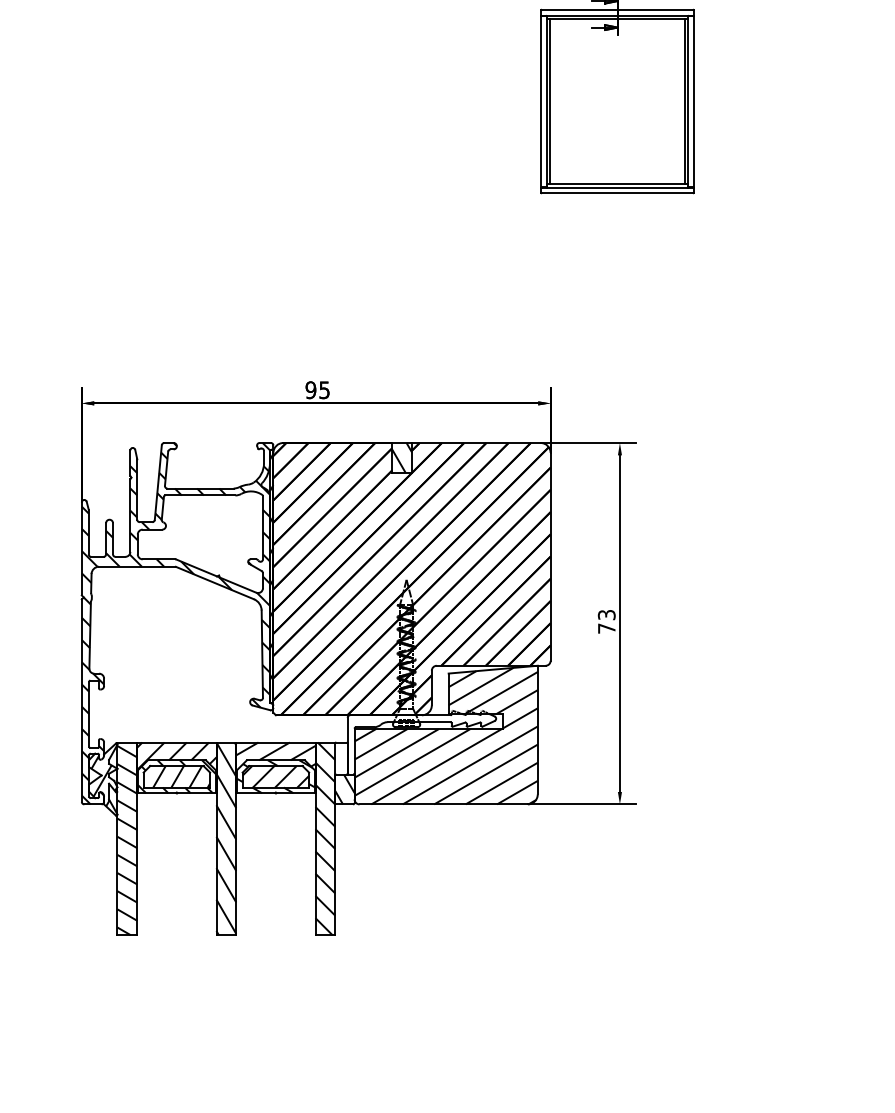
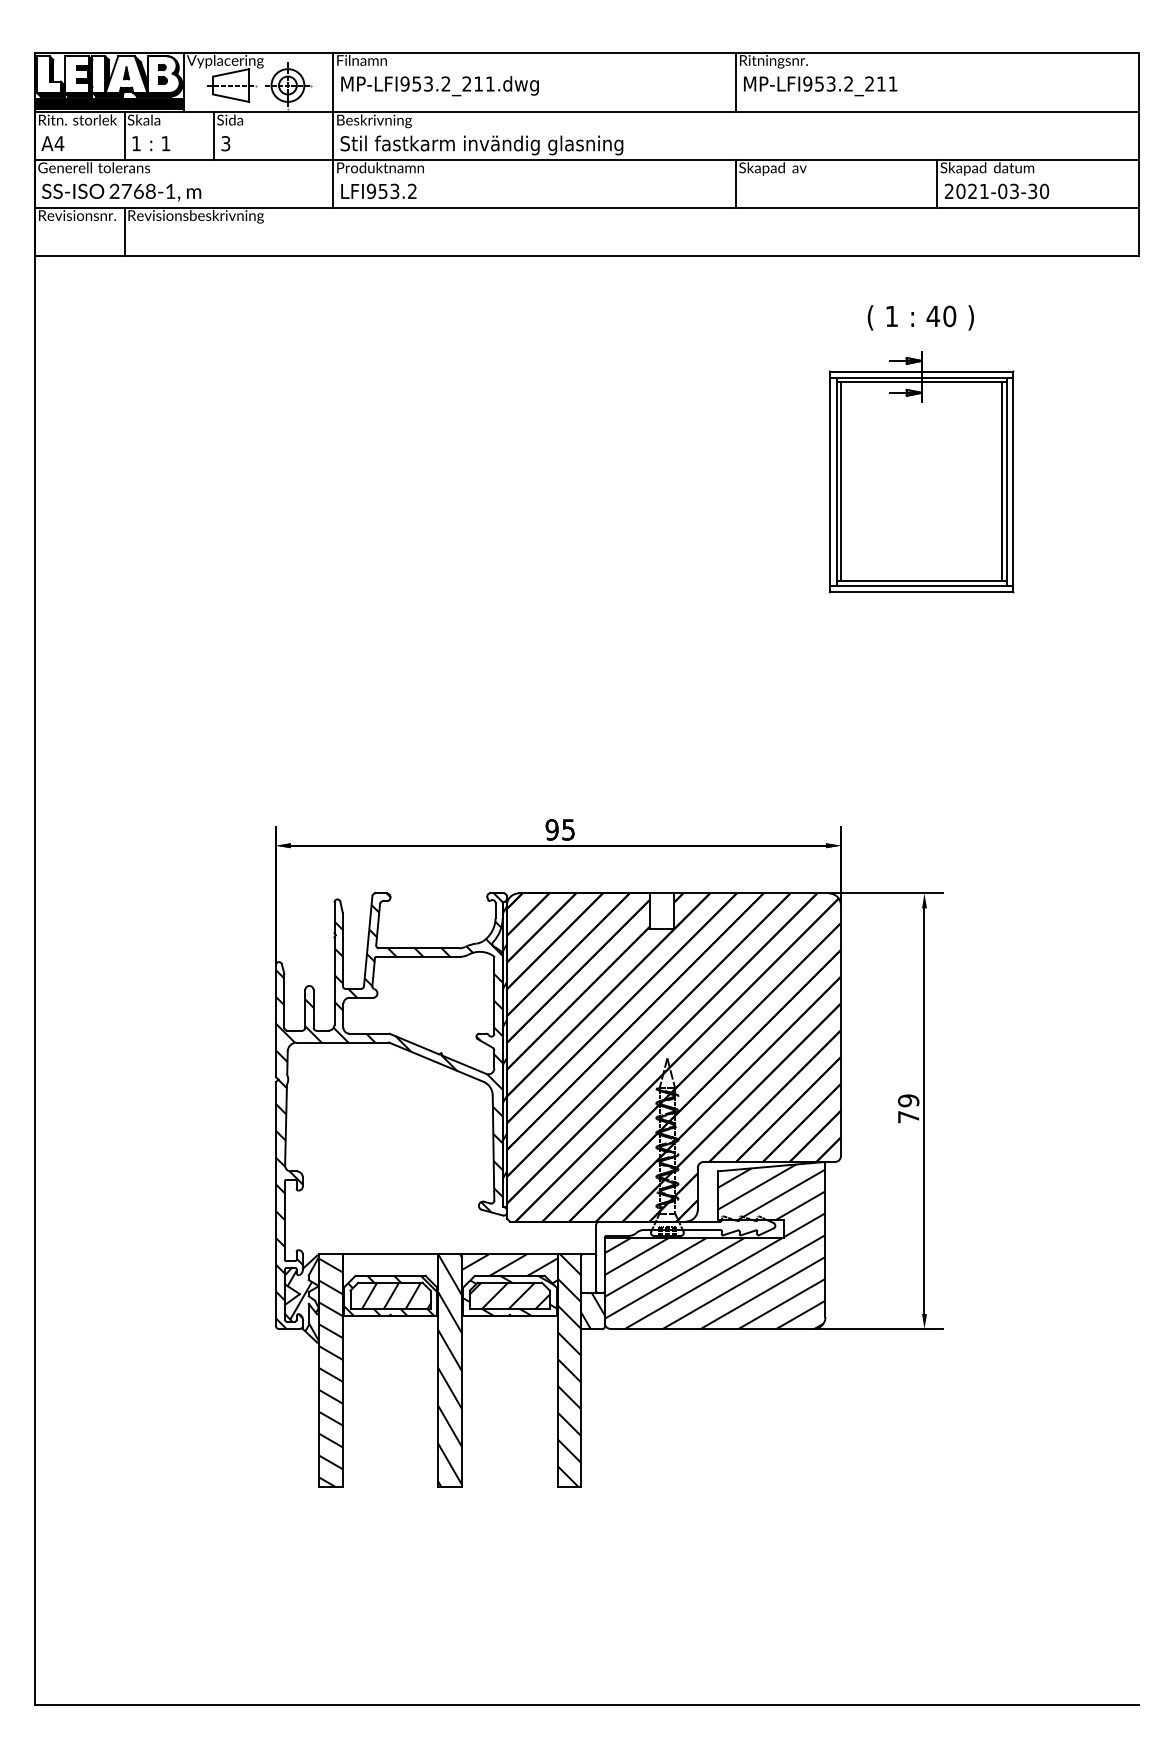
hatch: (401, 457) -> (661, 911), removed
text: (606, 614) -> (908, 1100), 73 -> 79
hatch: (176, 767) -> (390, 1284), removed

